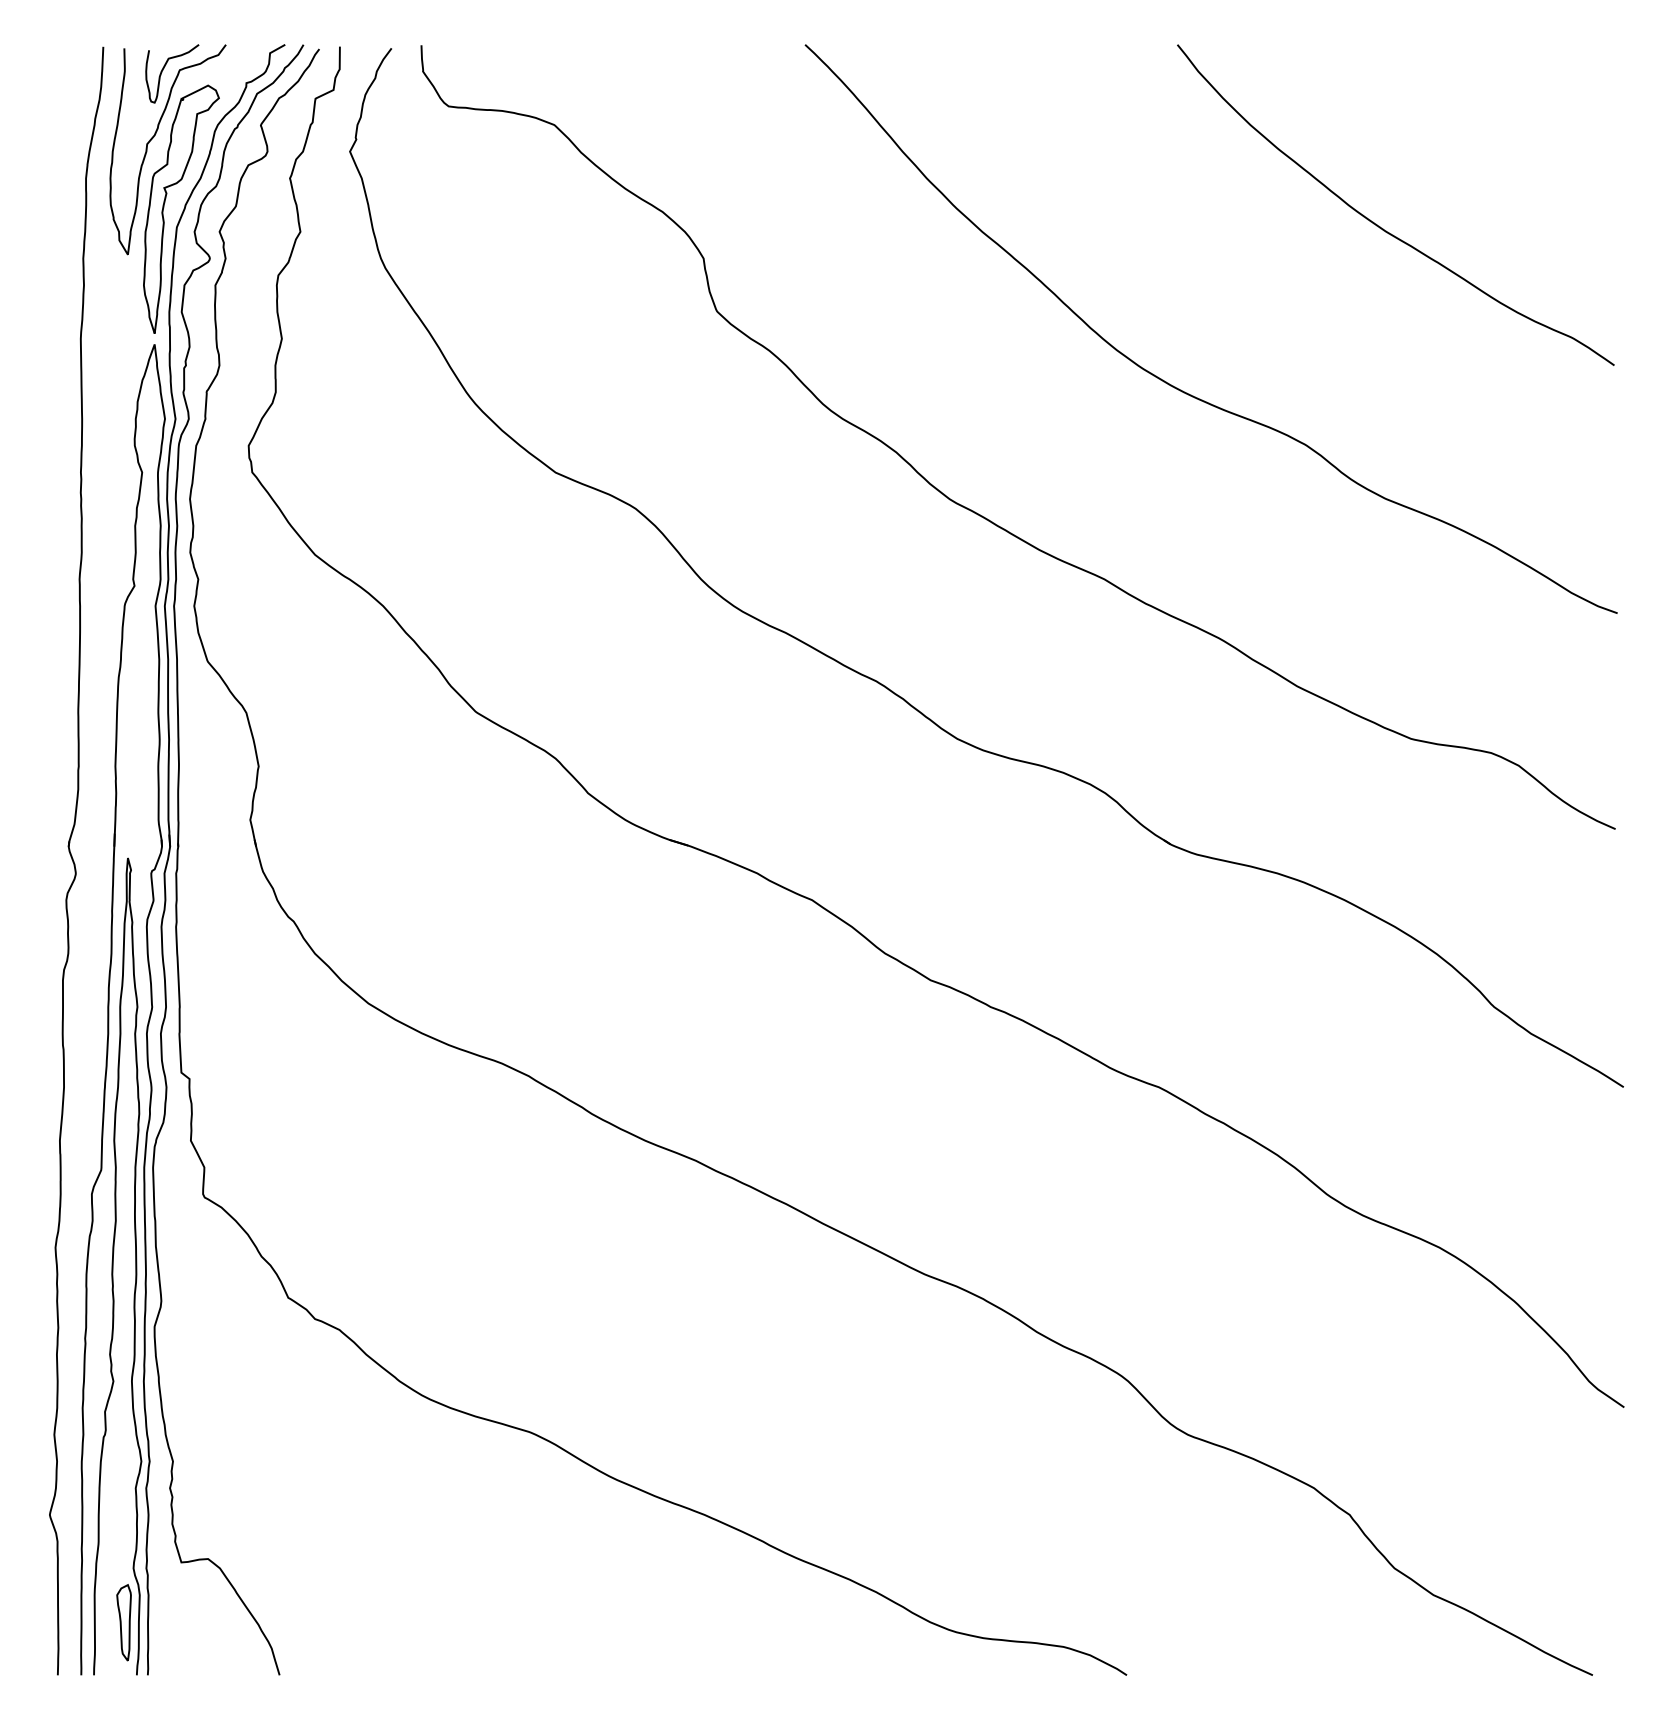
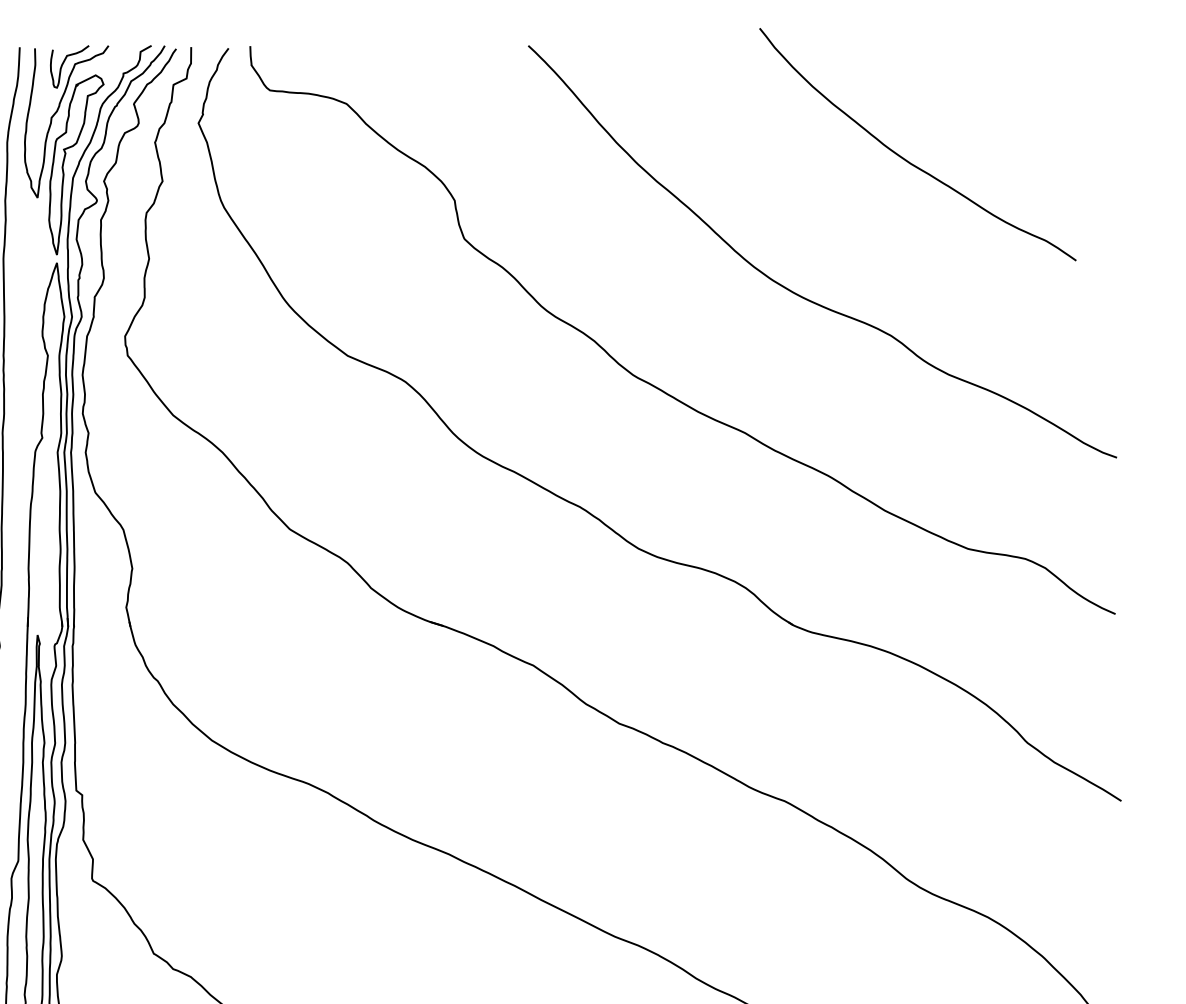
curve: (1380, 226) -> (906, 160), moved

